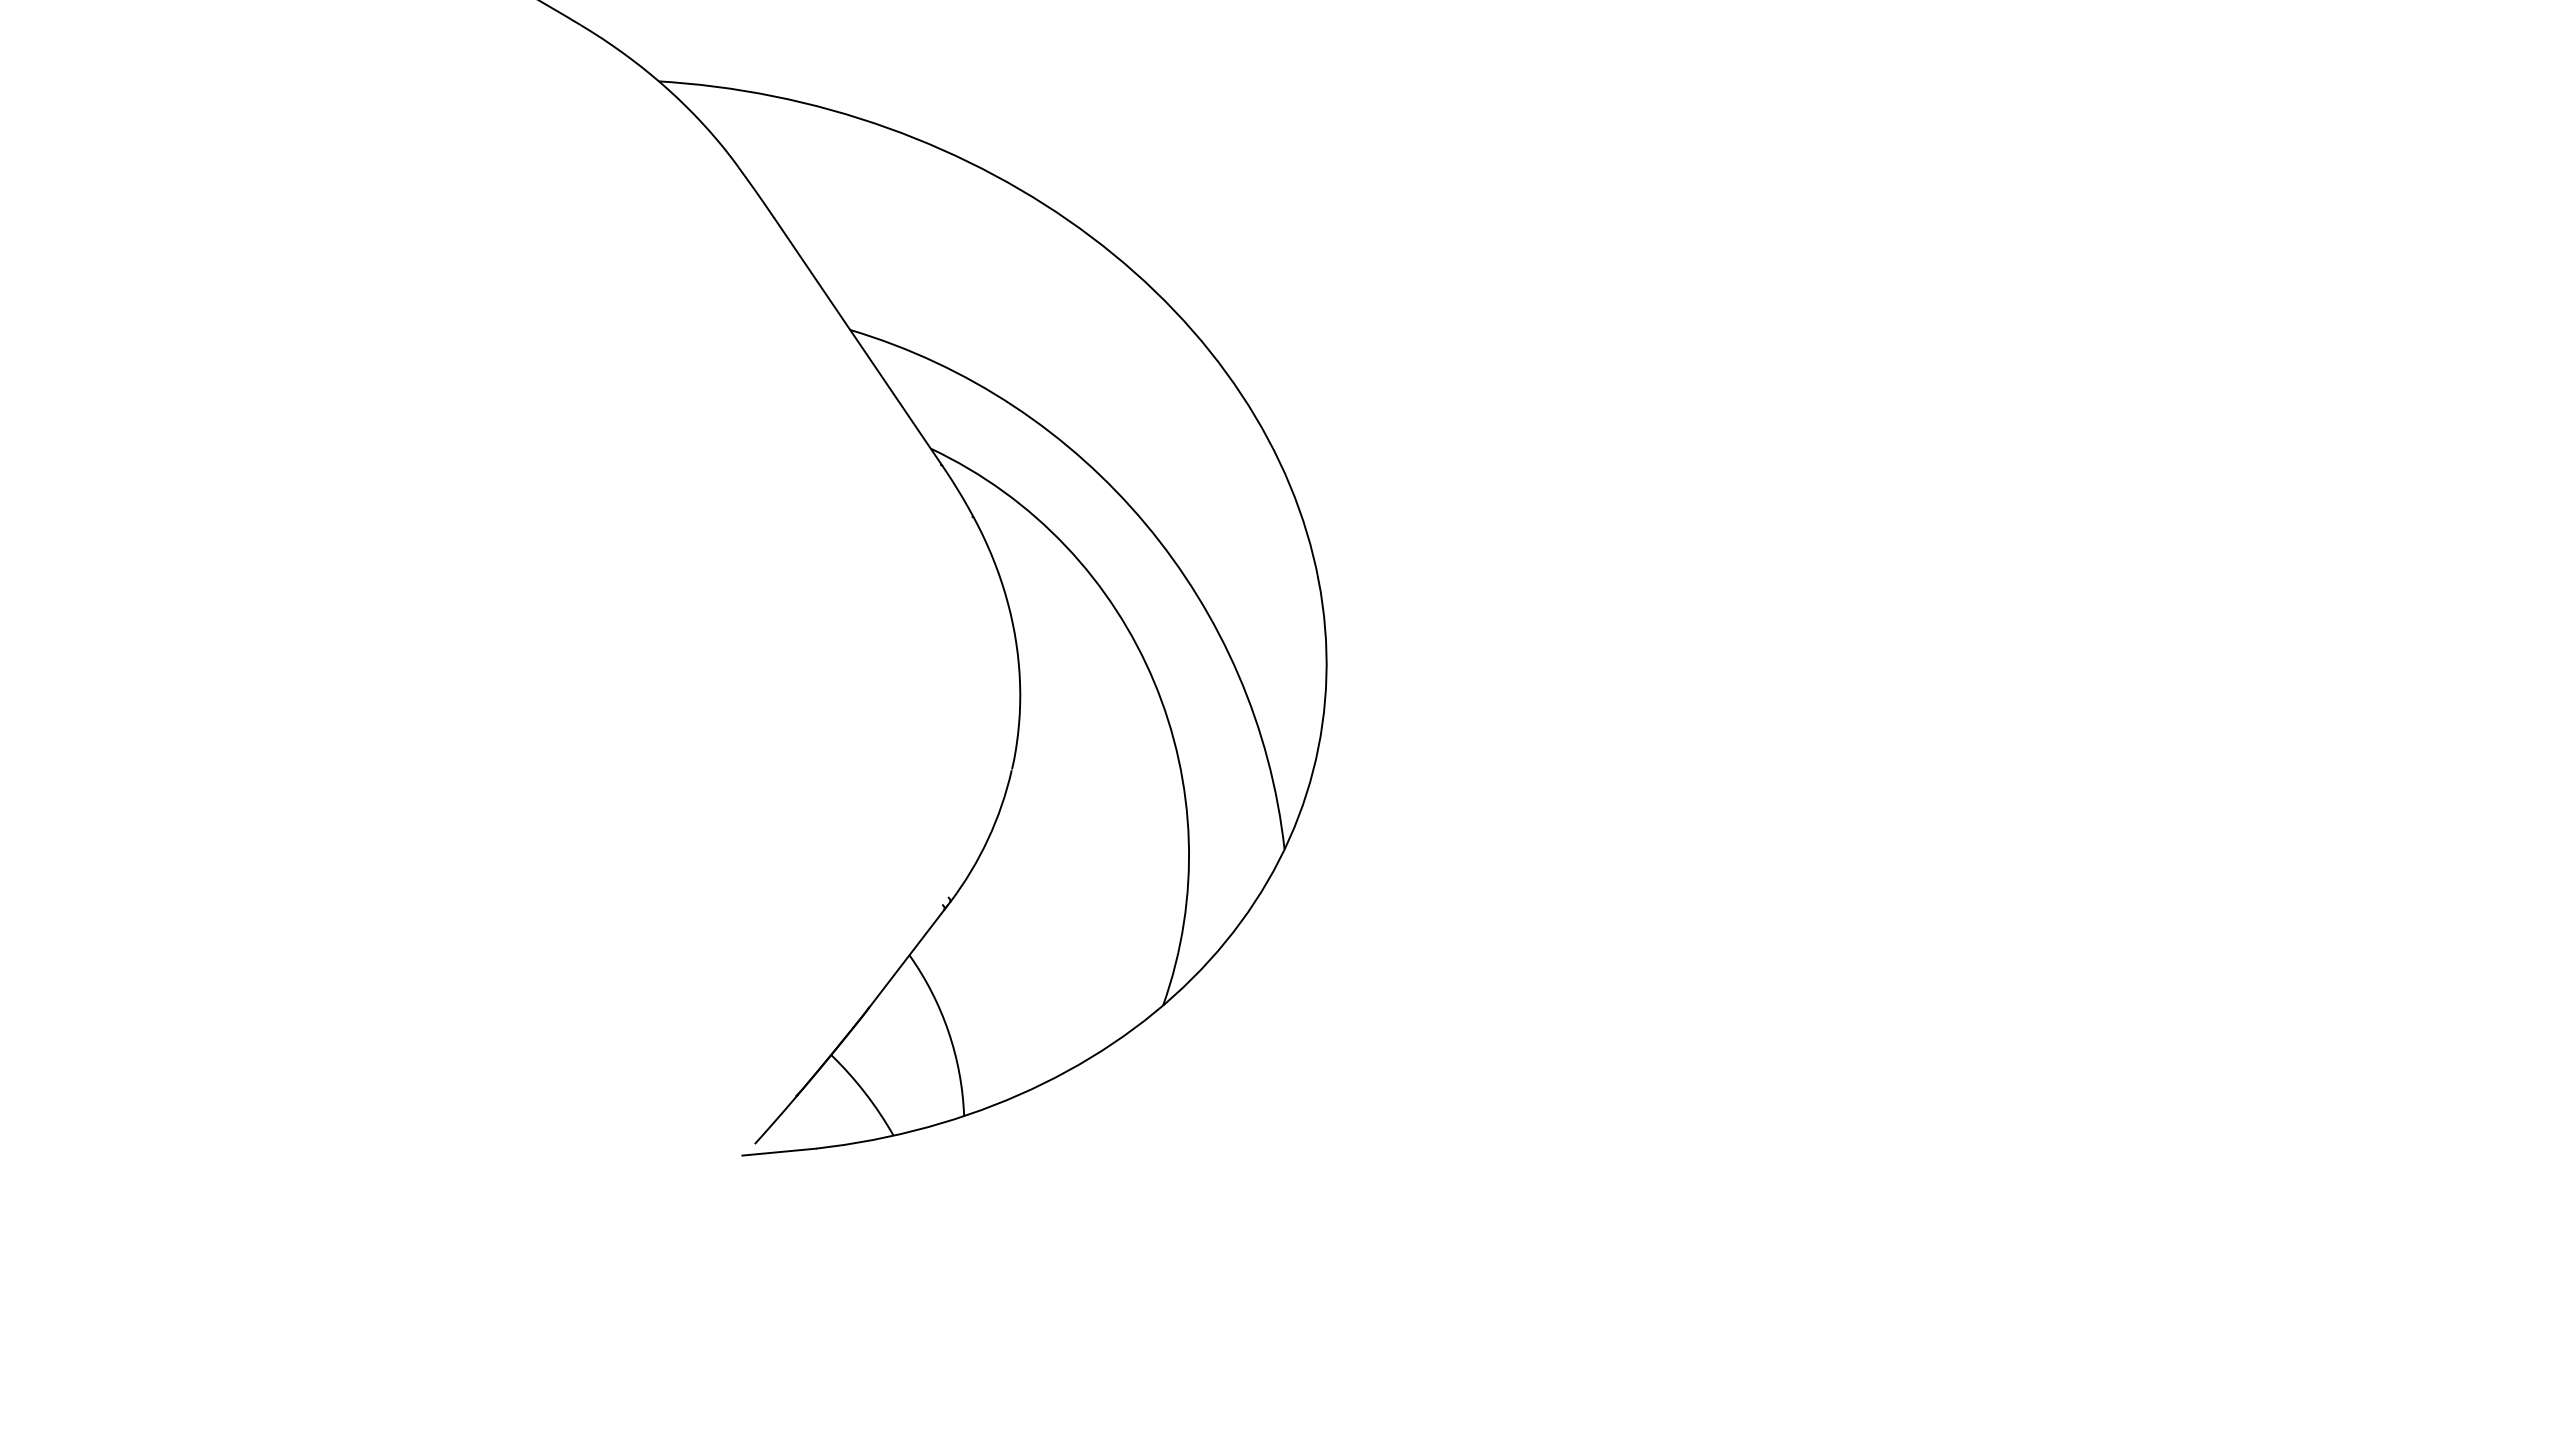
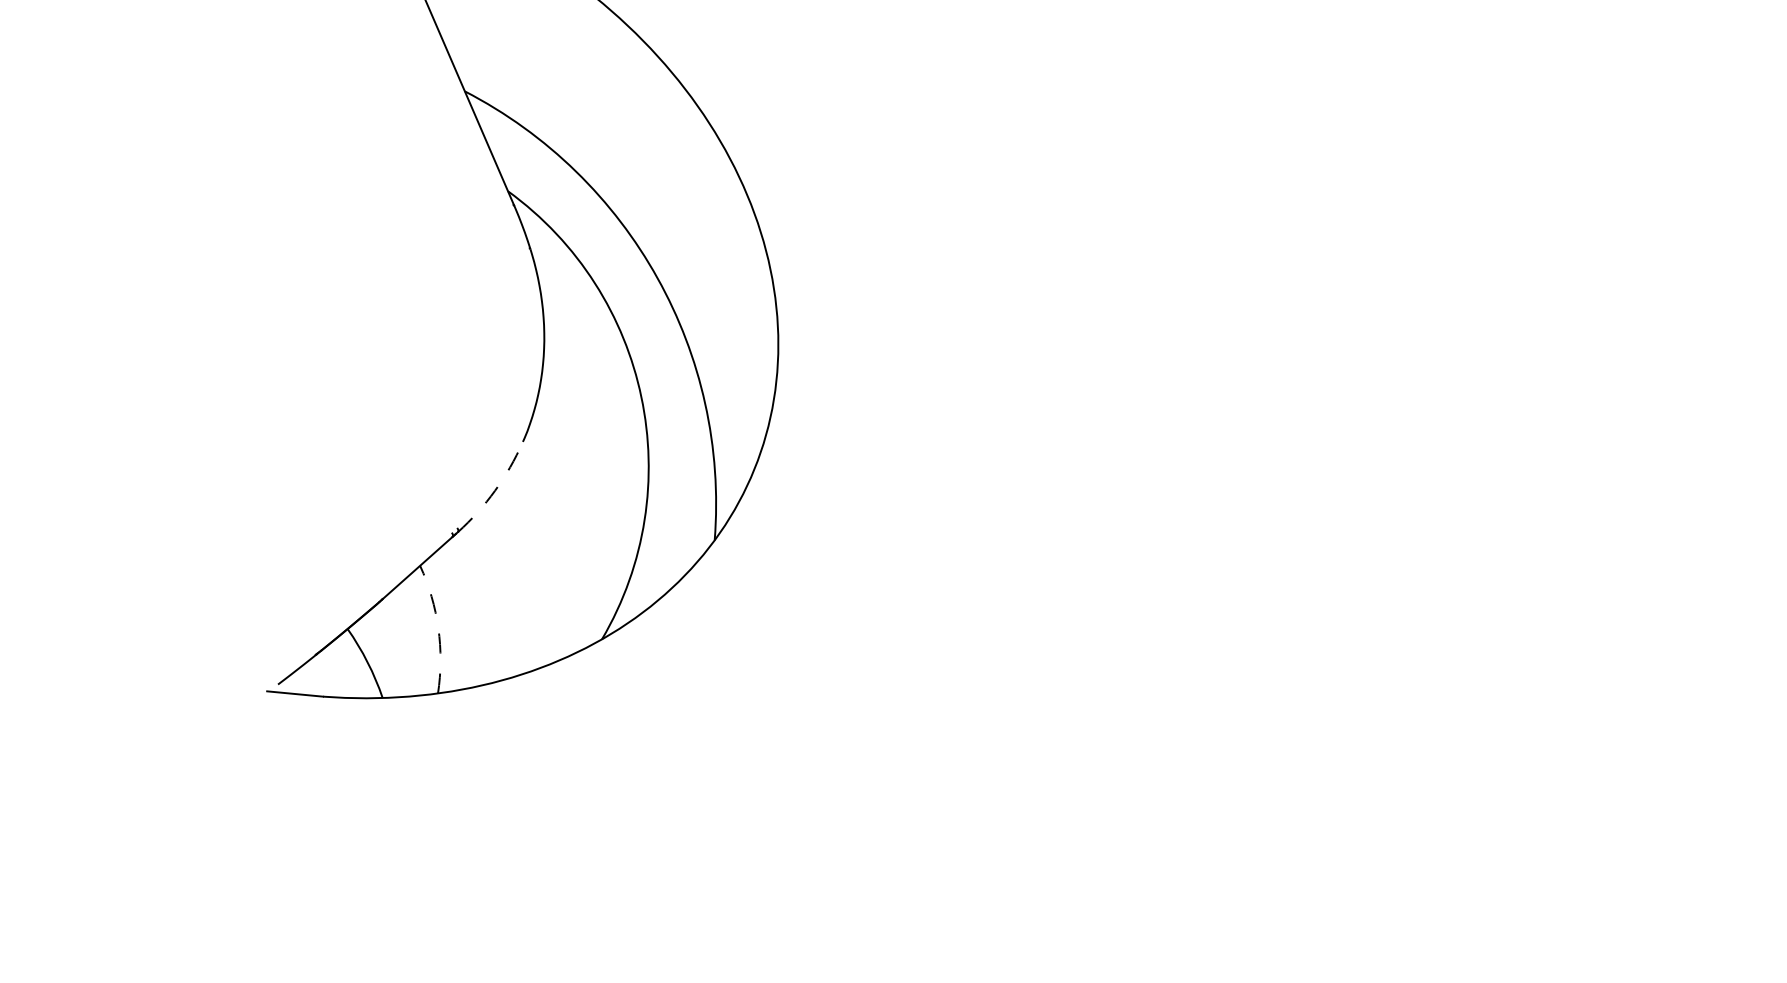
arc: (987, 839) -> (494, 490), solid -> dashed
arc: (948, 1031) -> (438, 628), solid -> dashed

